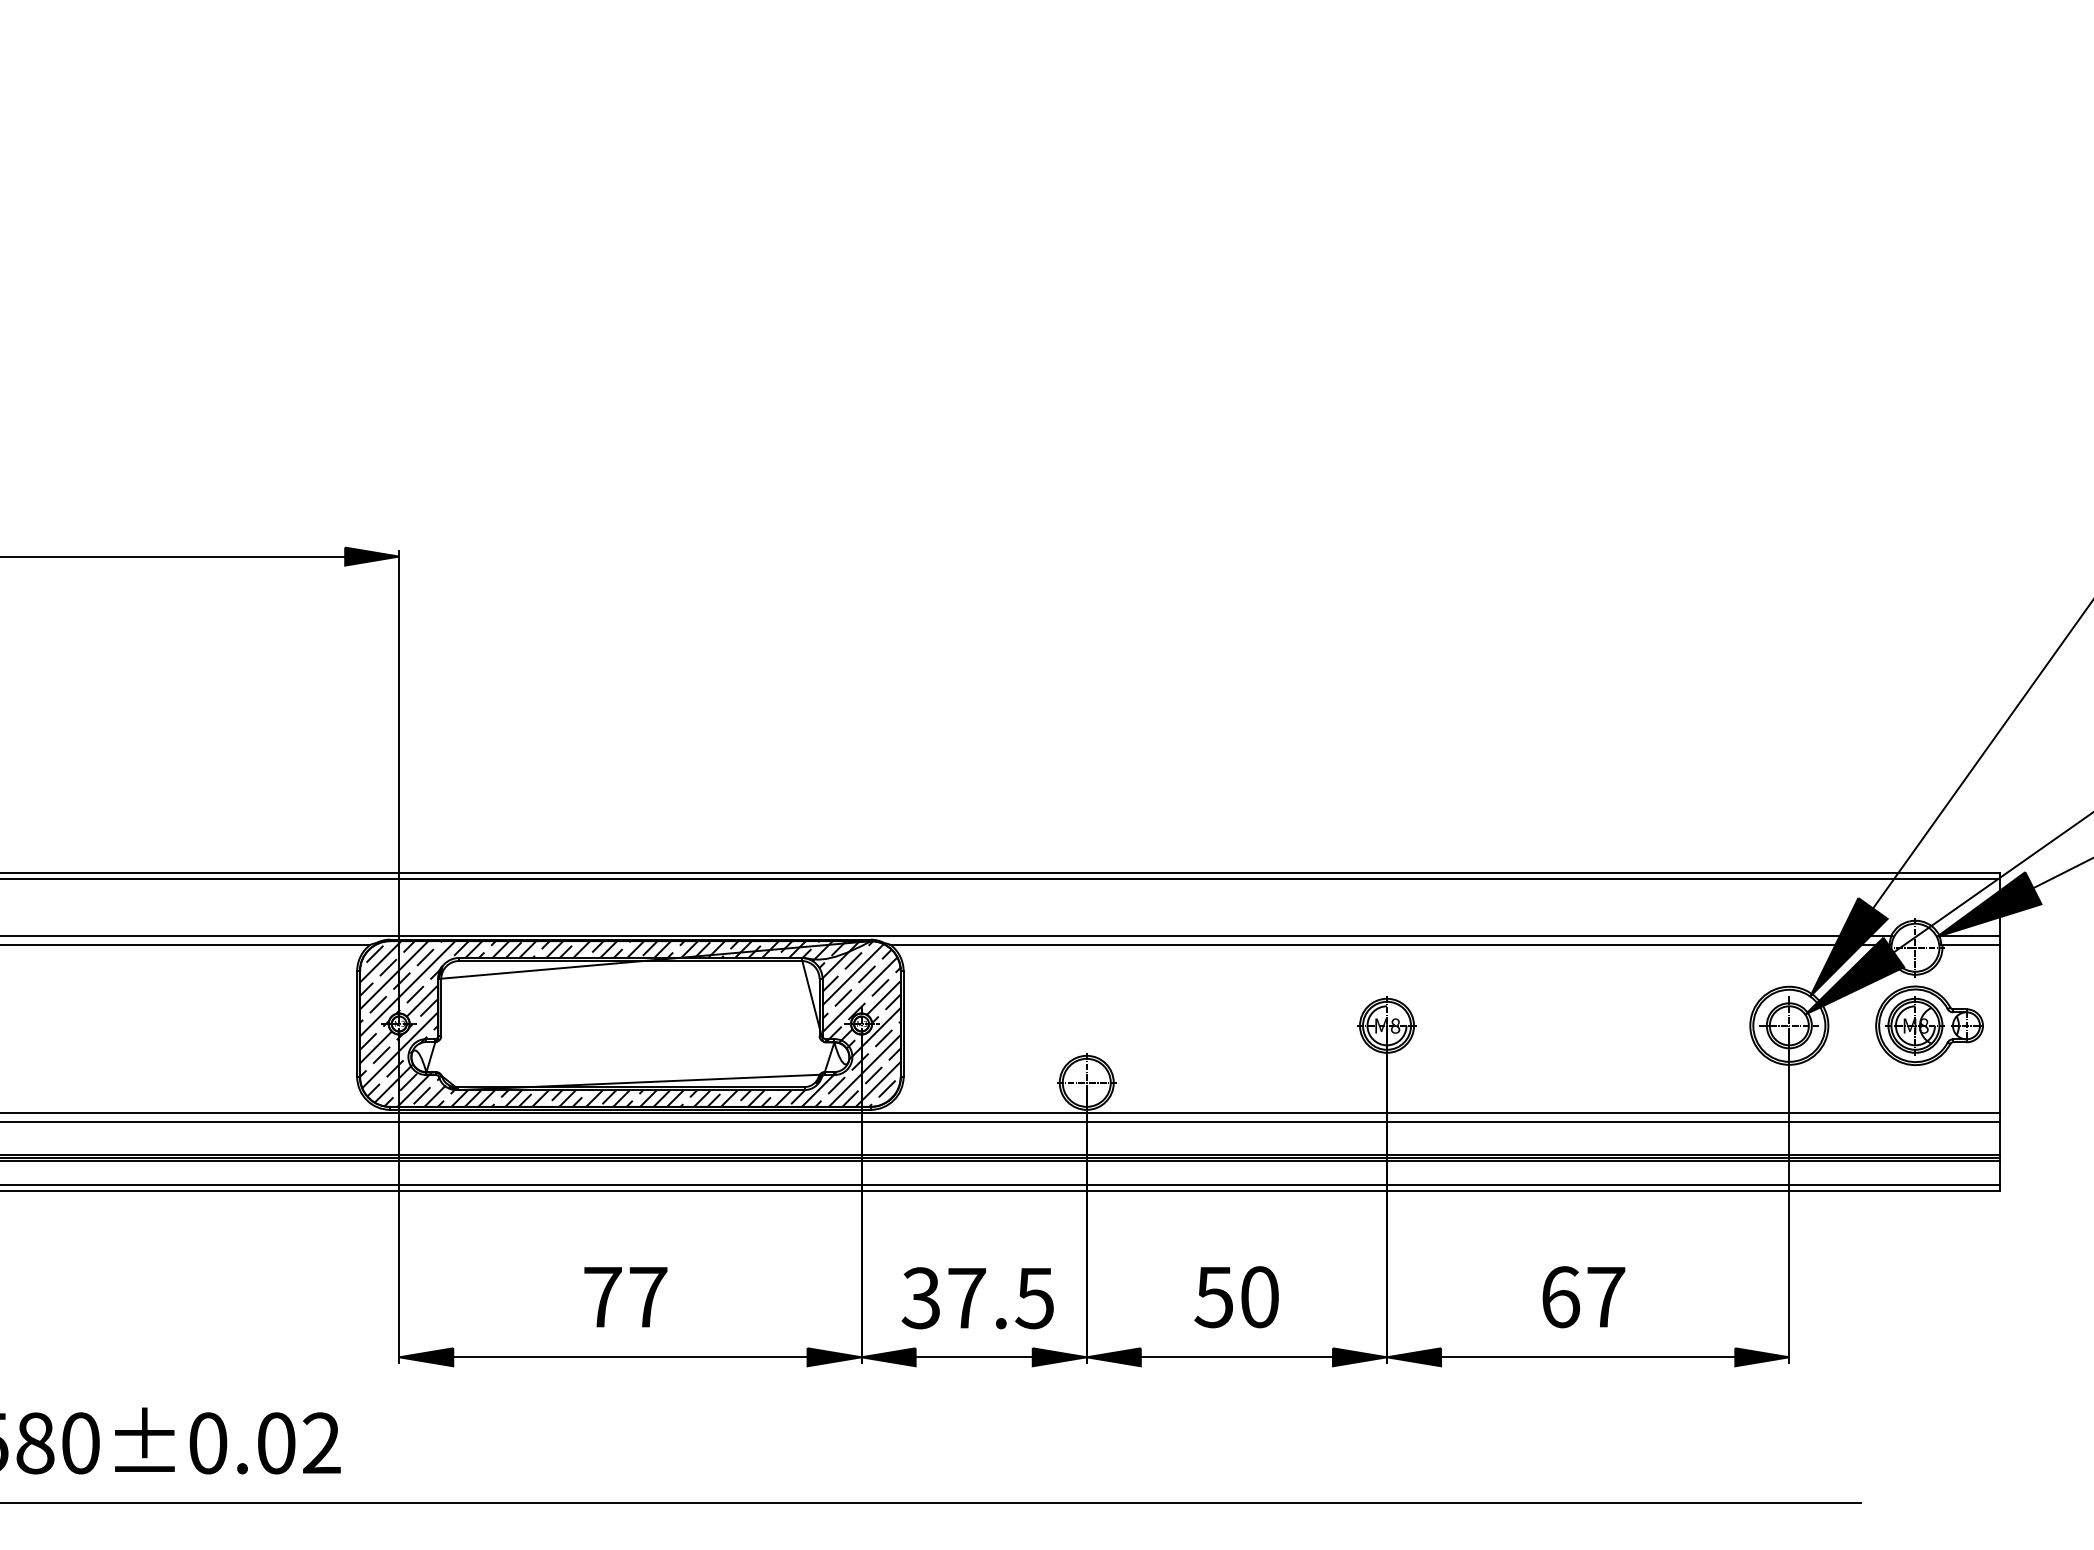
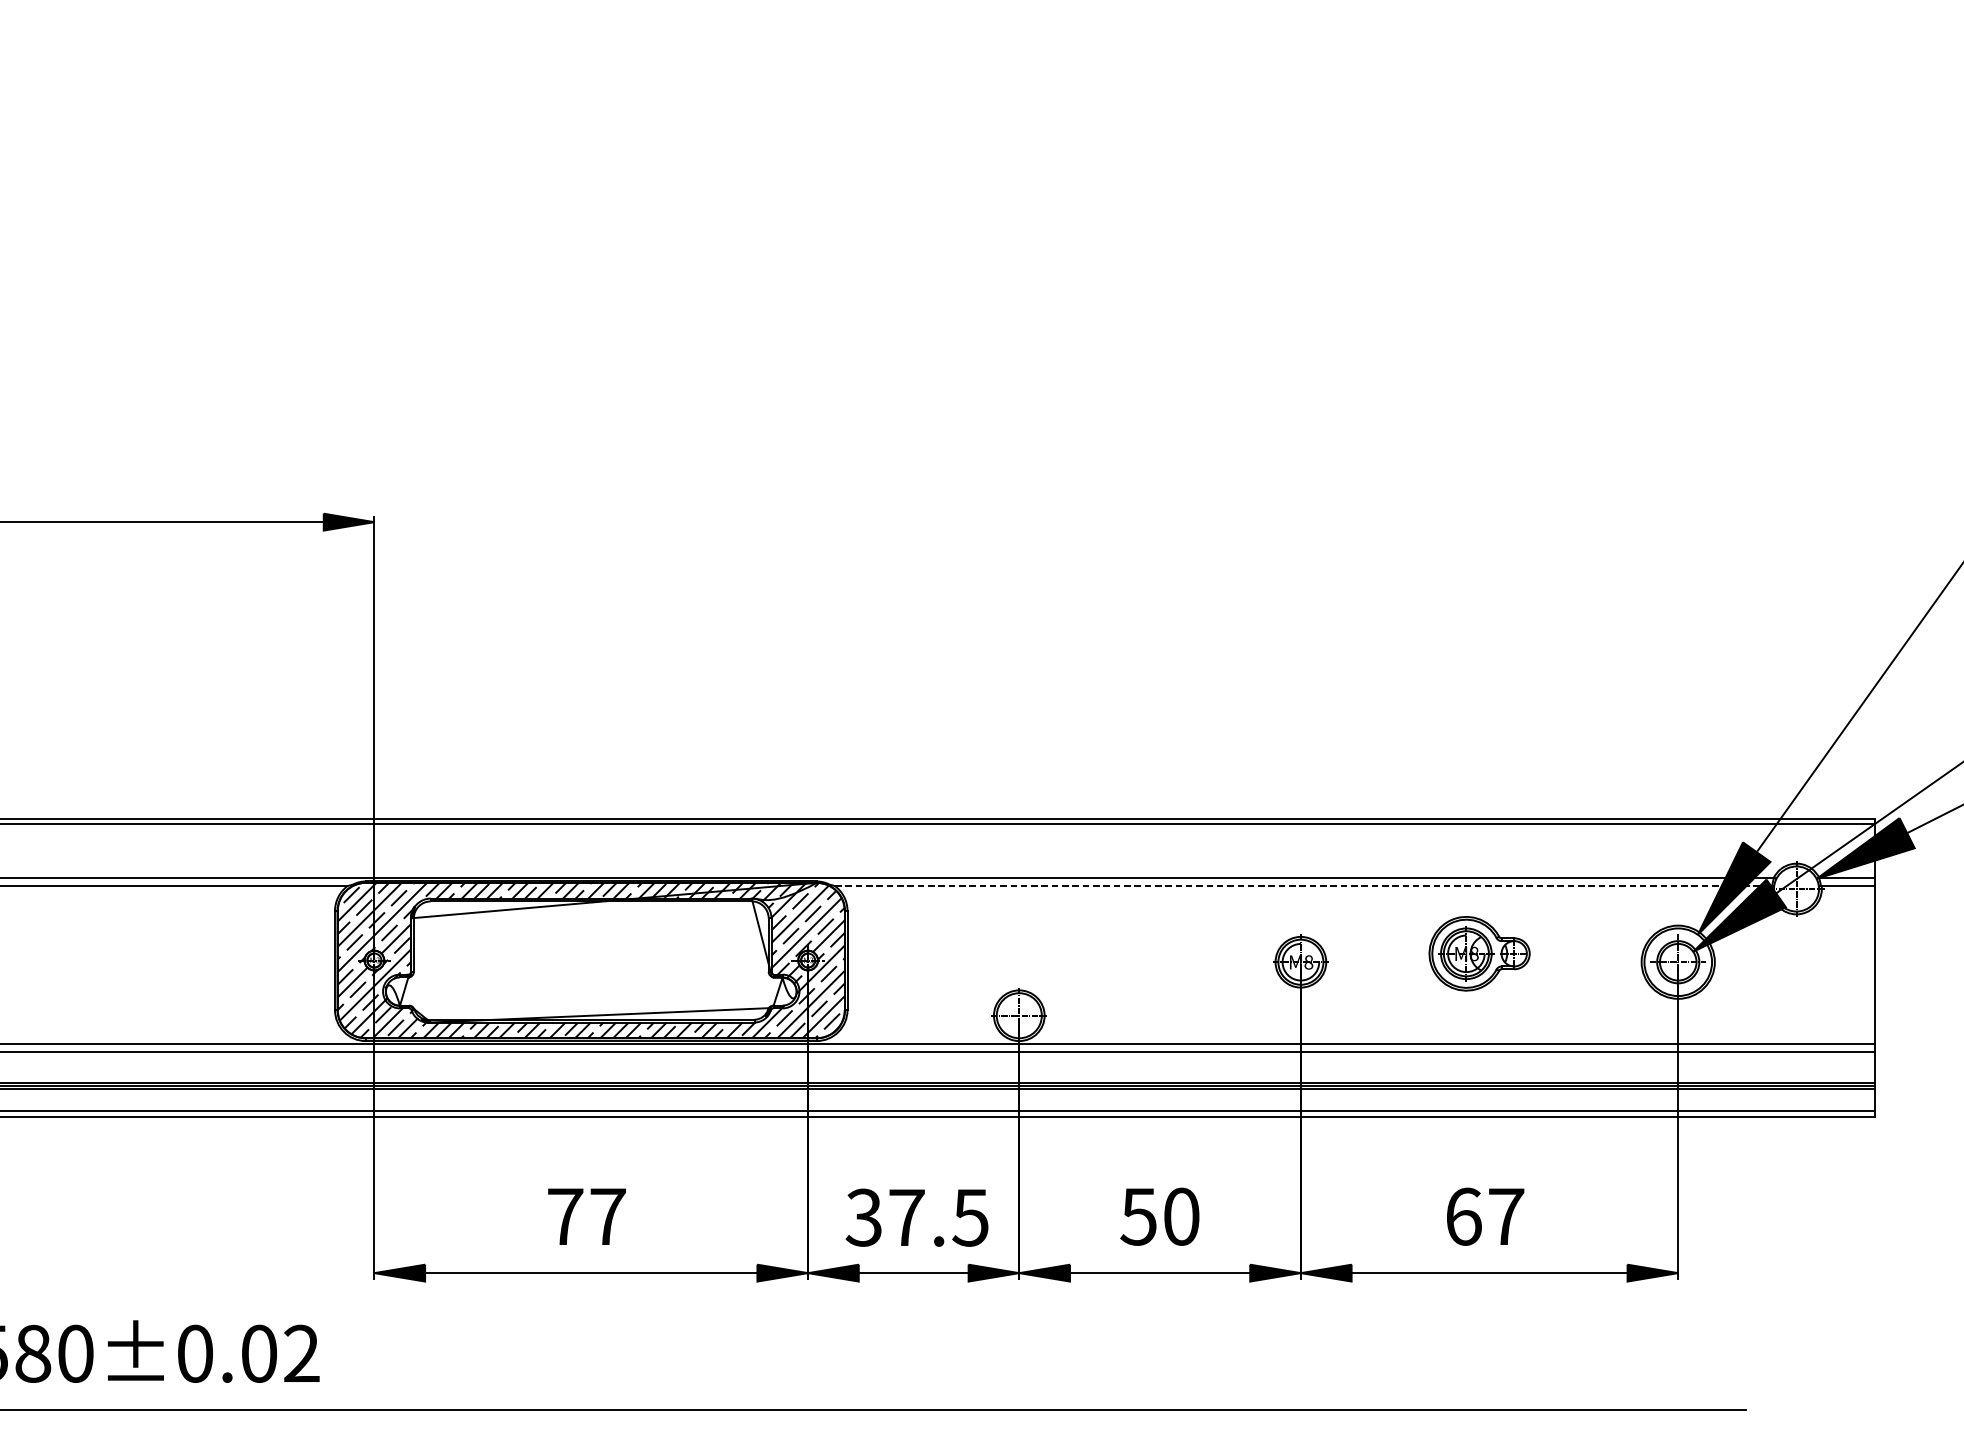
line: (1389, 944) -> (1303, 885), solid -> dashed
part: (1929, 1025) -> (1479, 953), moved

